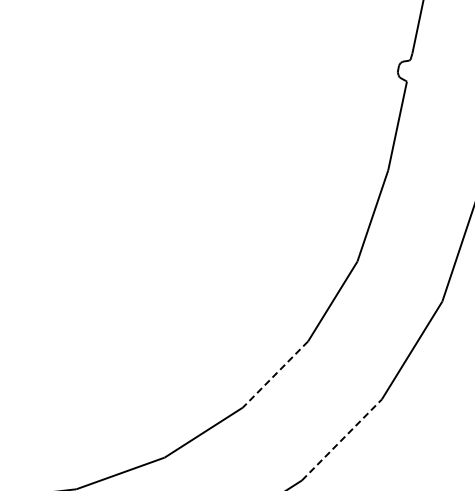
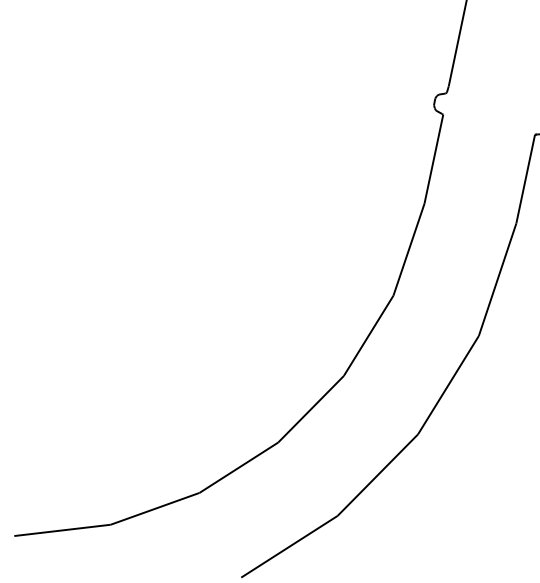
line: (275, 374) -> (311, 409), dashed -> solid
line: (342, 439) -> (378, 474), dashed -> solid

